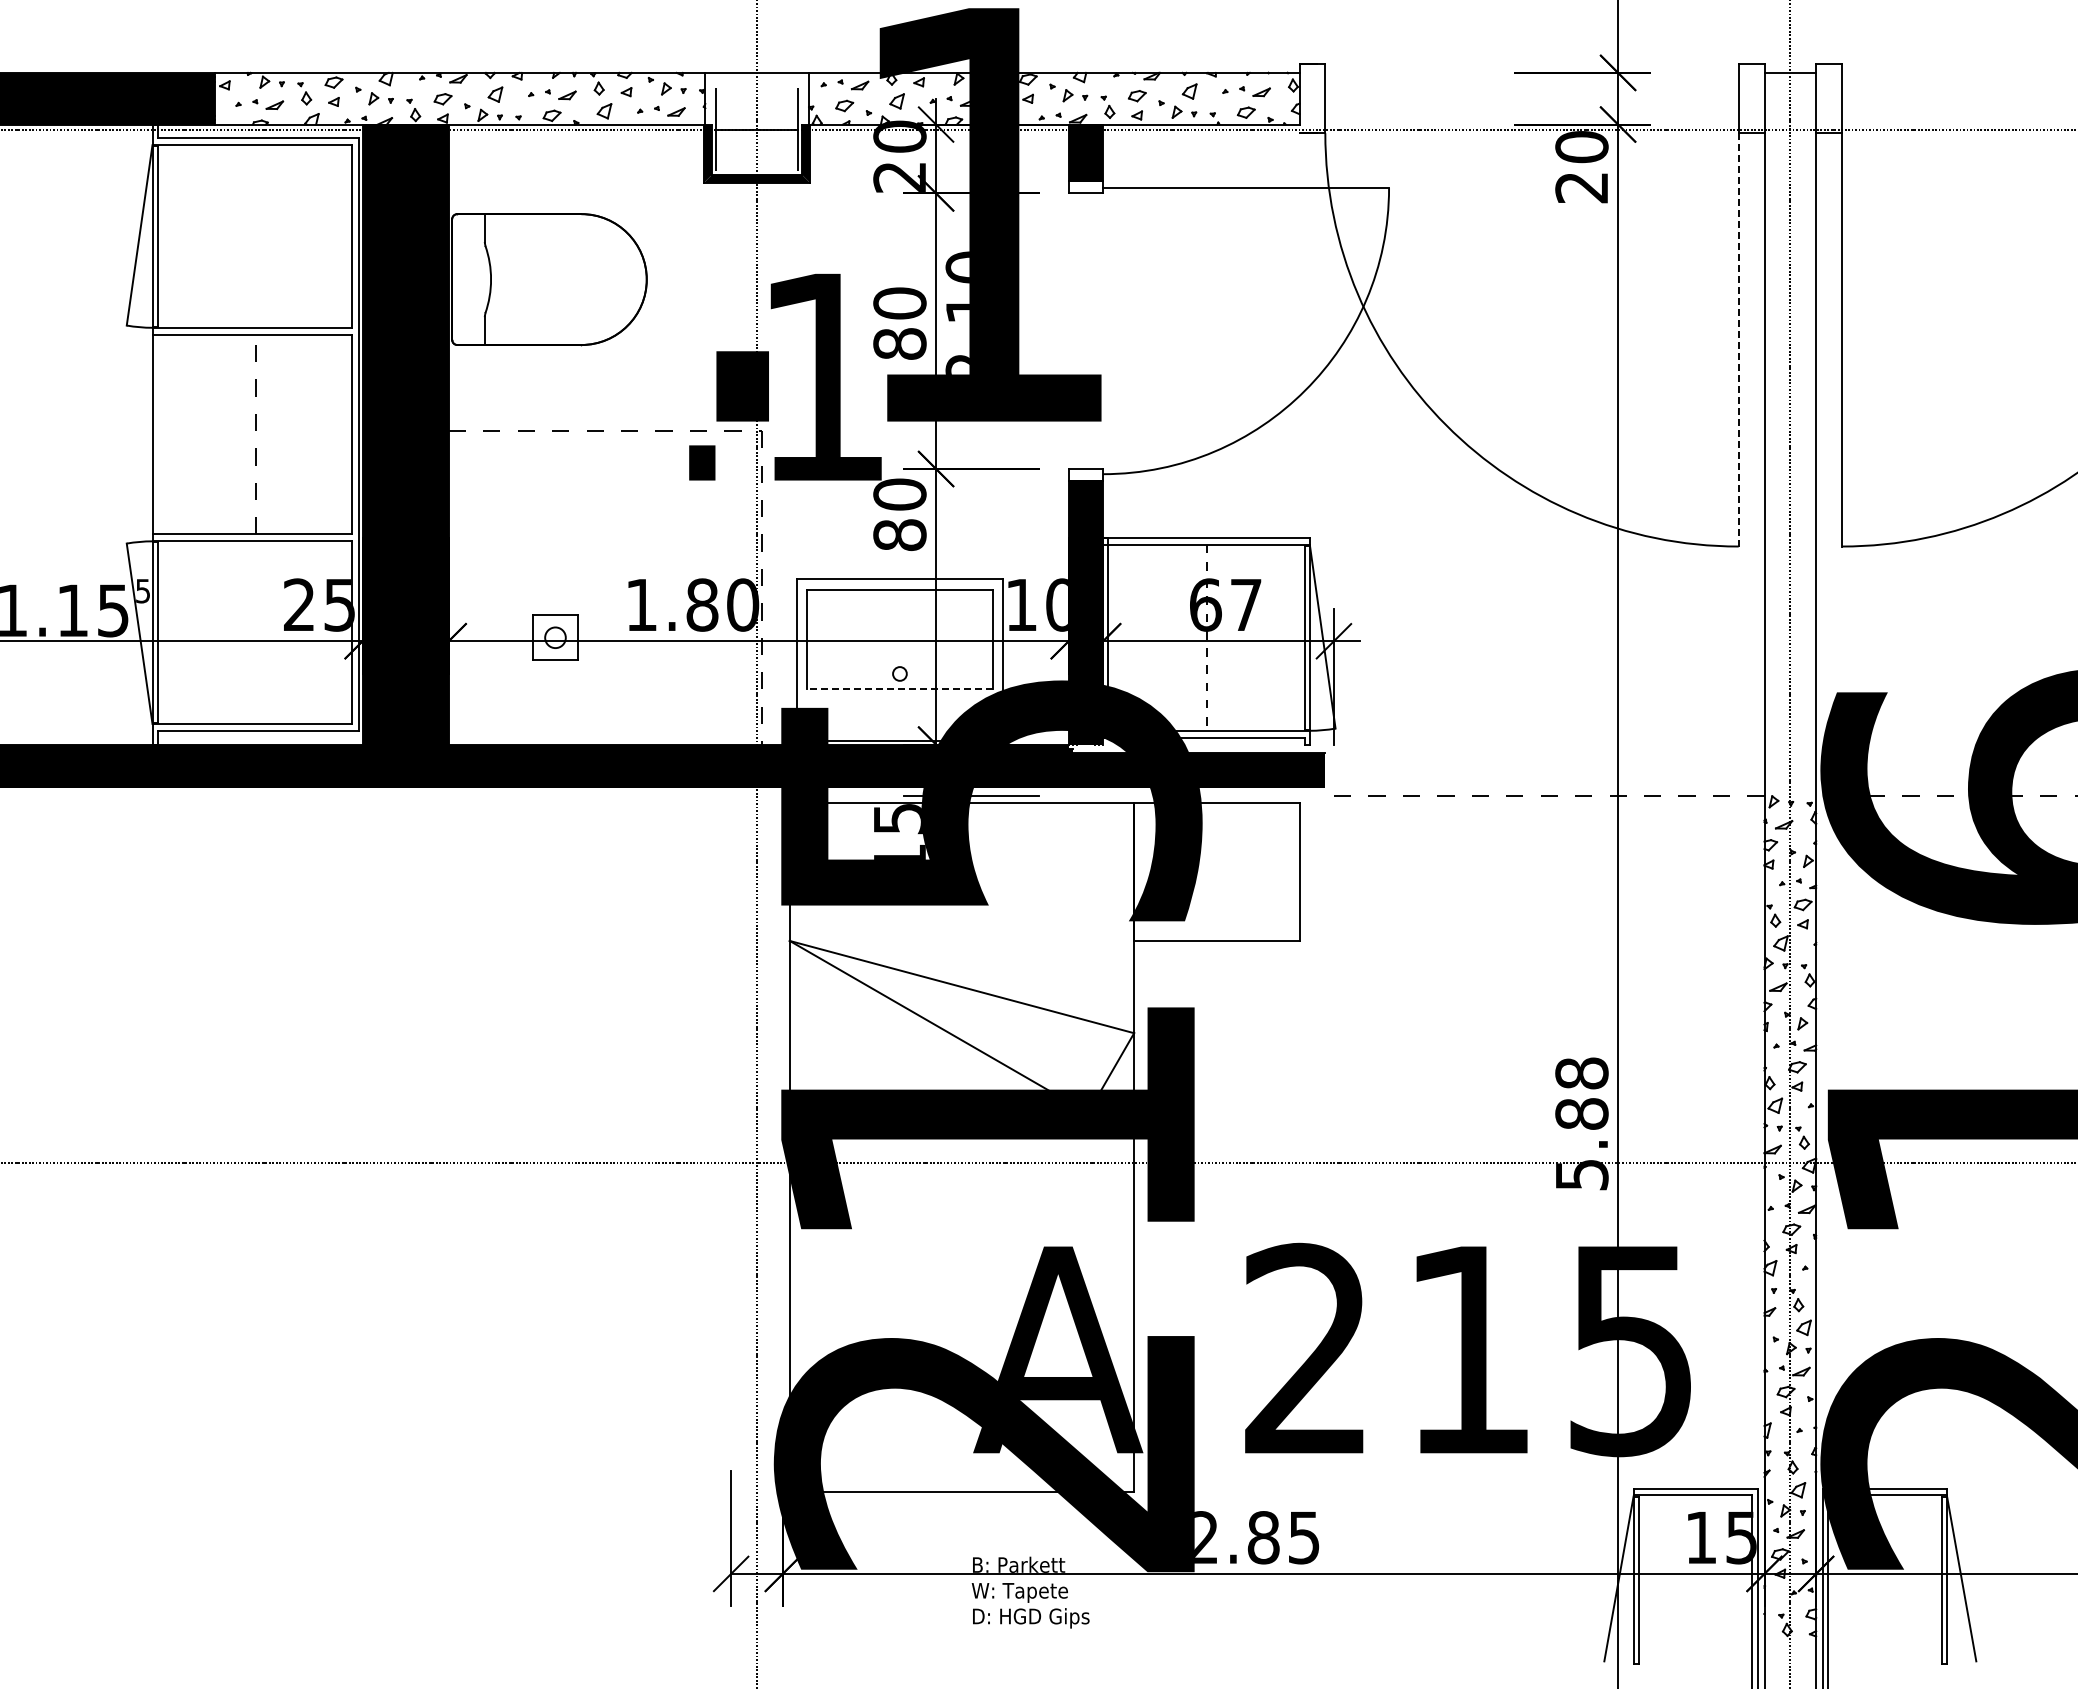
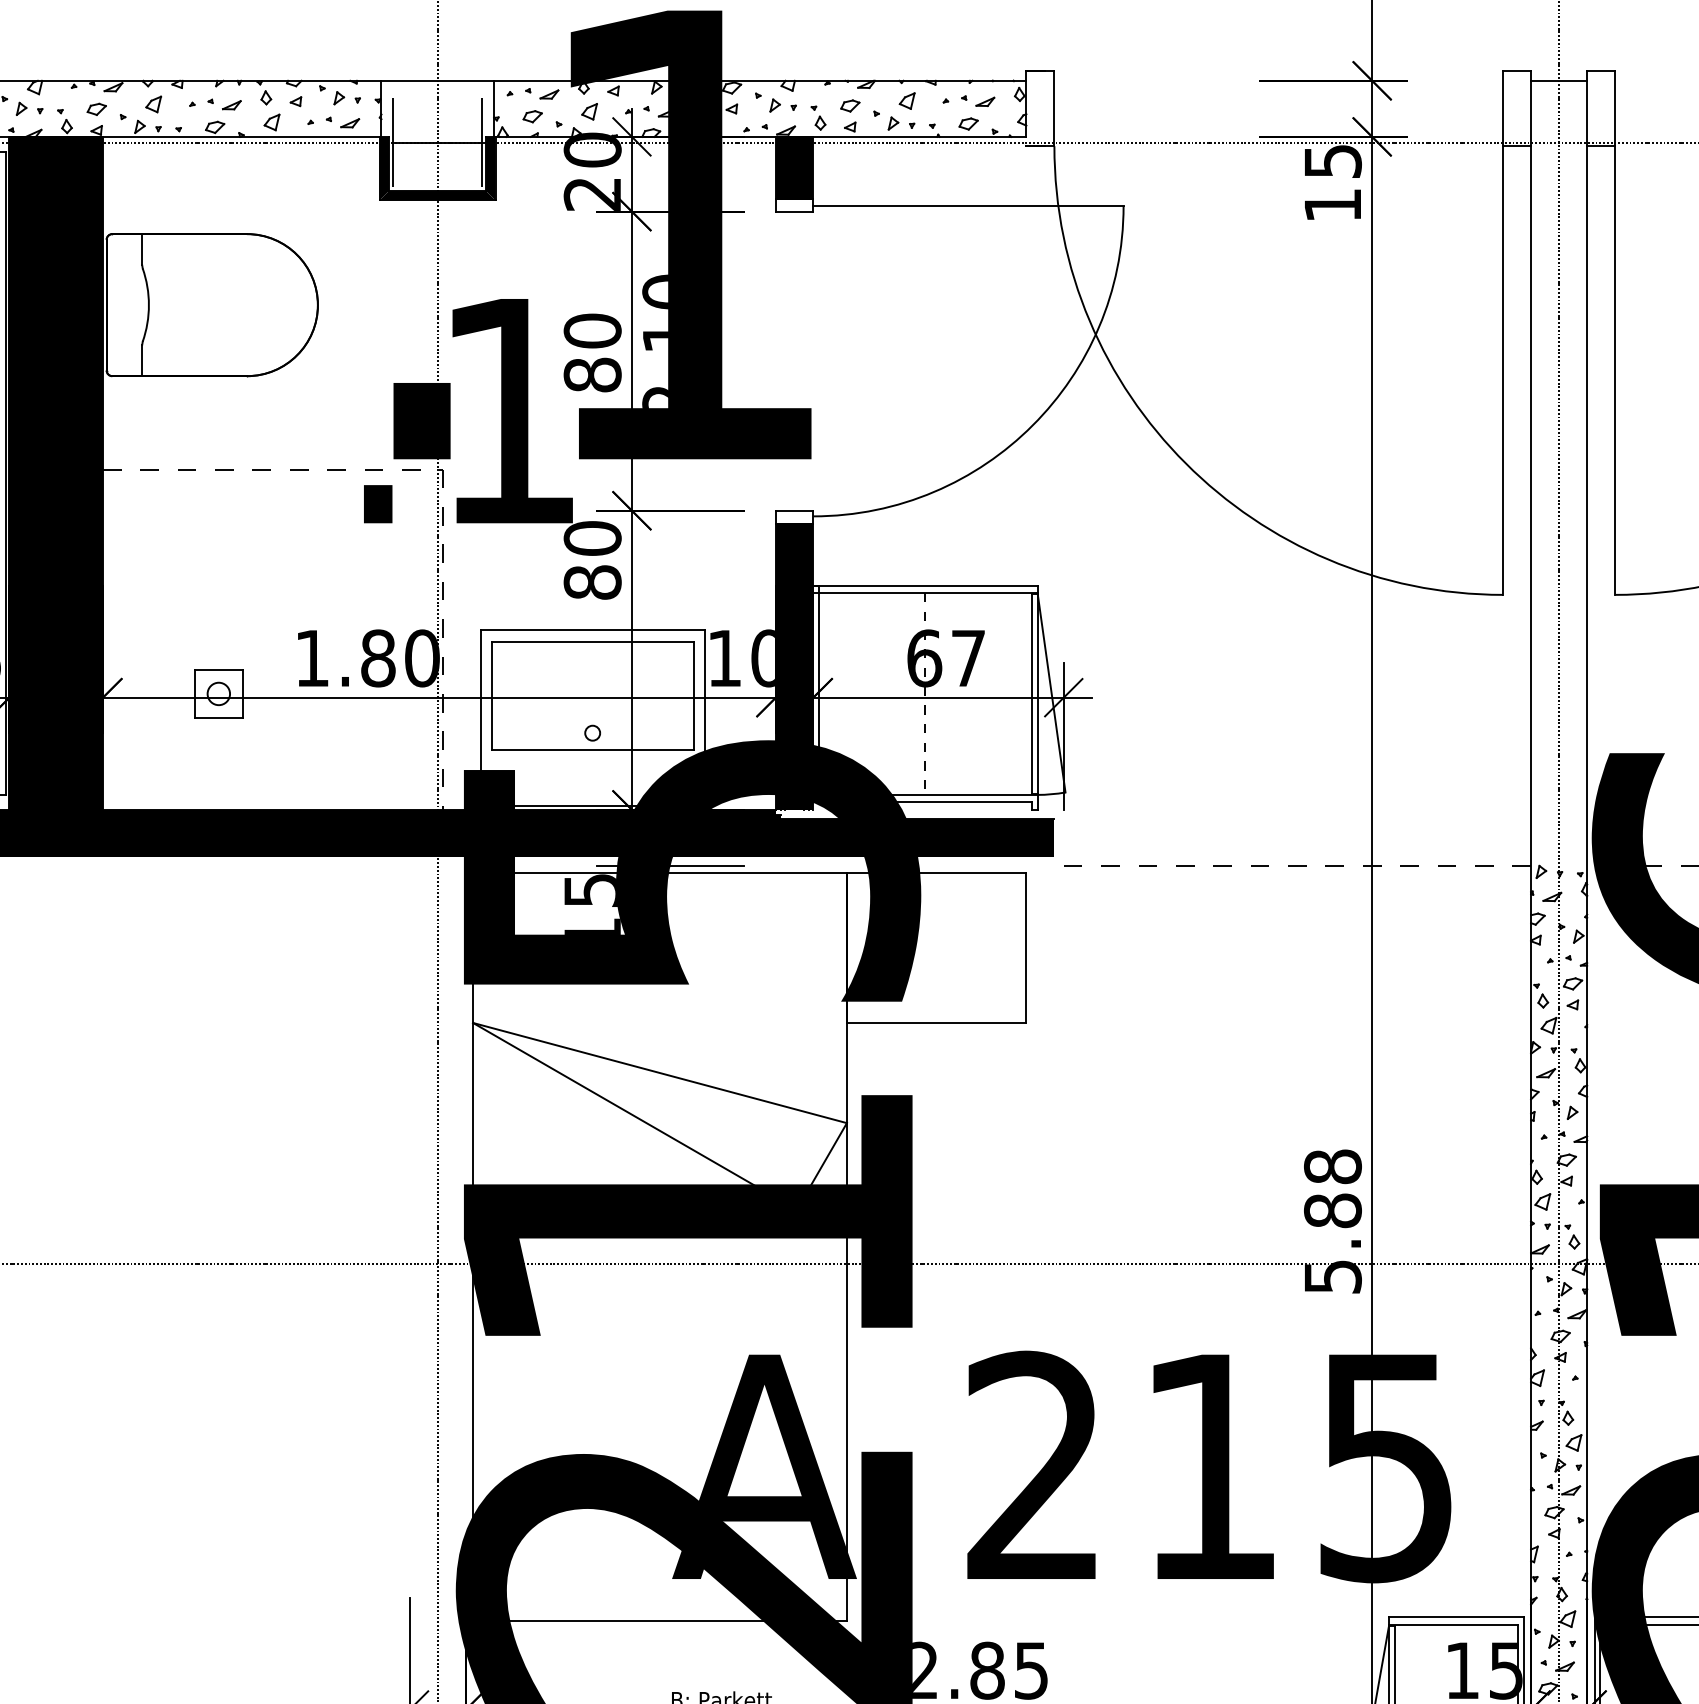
text: (1581, 167) -> (1332, 183), 20 -> 15
line: (1738, 339) -> (1502, 370), dashed -> solid
line: (899, 689) -> (592, 750), dashed -> solid

